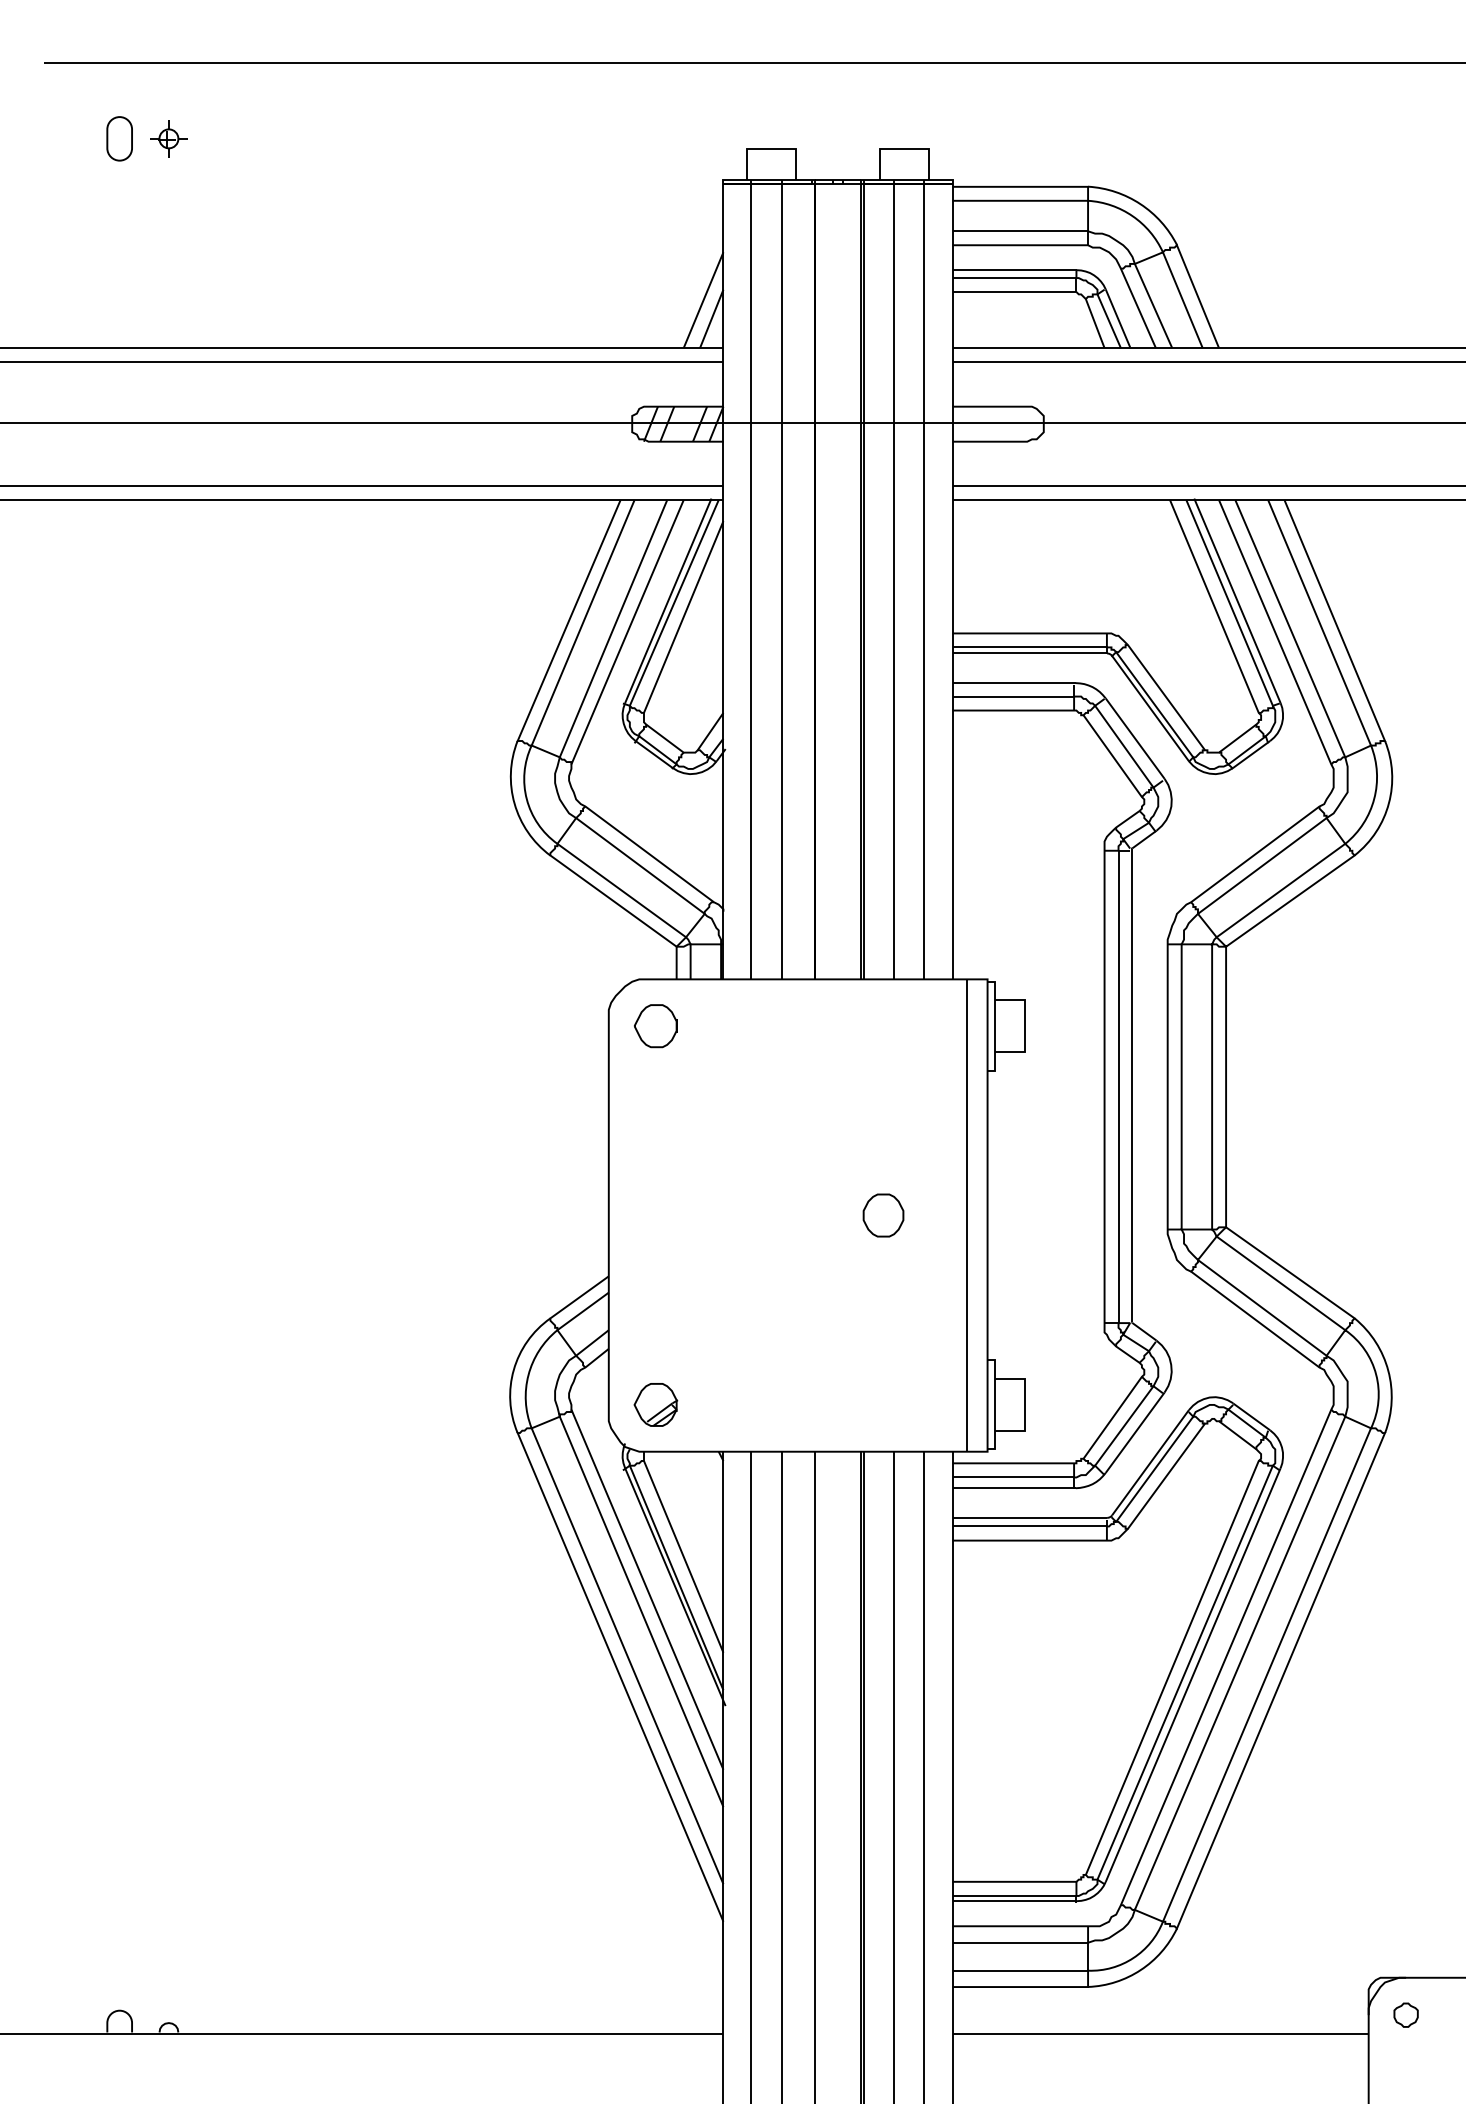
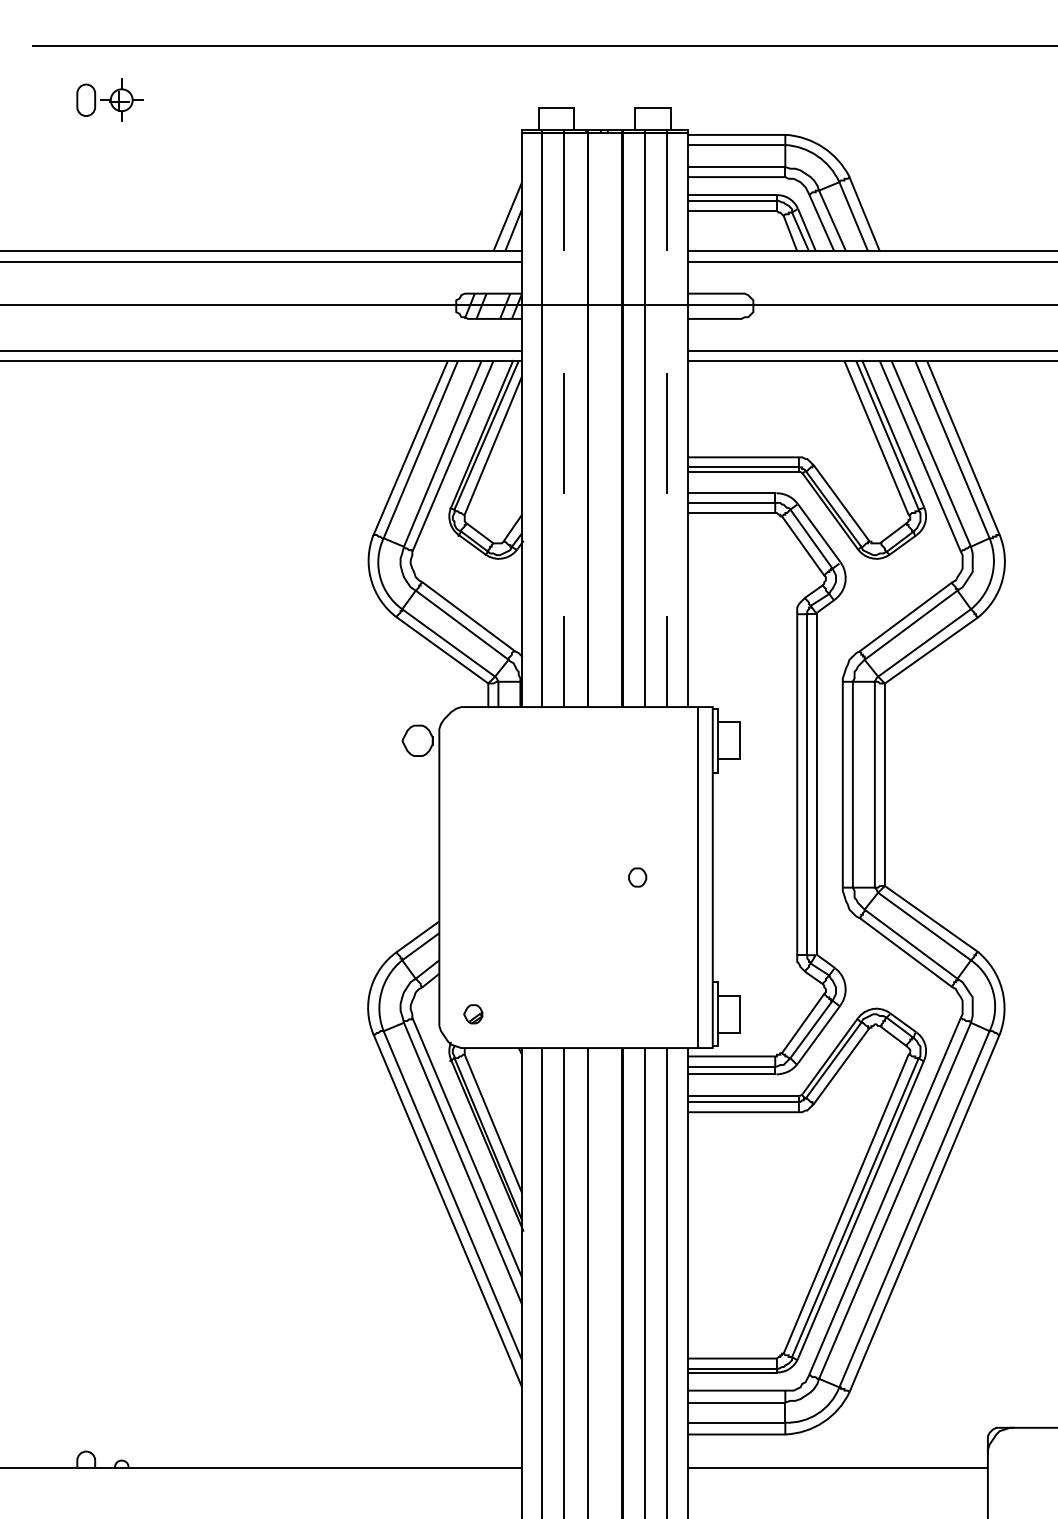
part: (168, 138) -> (121, 100), size x1.6
line: (781, 579) -> (564, 418), solid -> dashed
line: (924, 579) -> (667, 418), solid -> dashed
part: (655, 1026) -> (417, 741), moved
part: (883, 1215) -> (637, 877), size x0.6
part: (655, 1404) -> (473, 1013), size x0.6
part: (1405, 2014) -> (1014, 1454), removed

